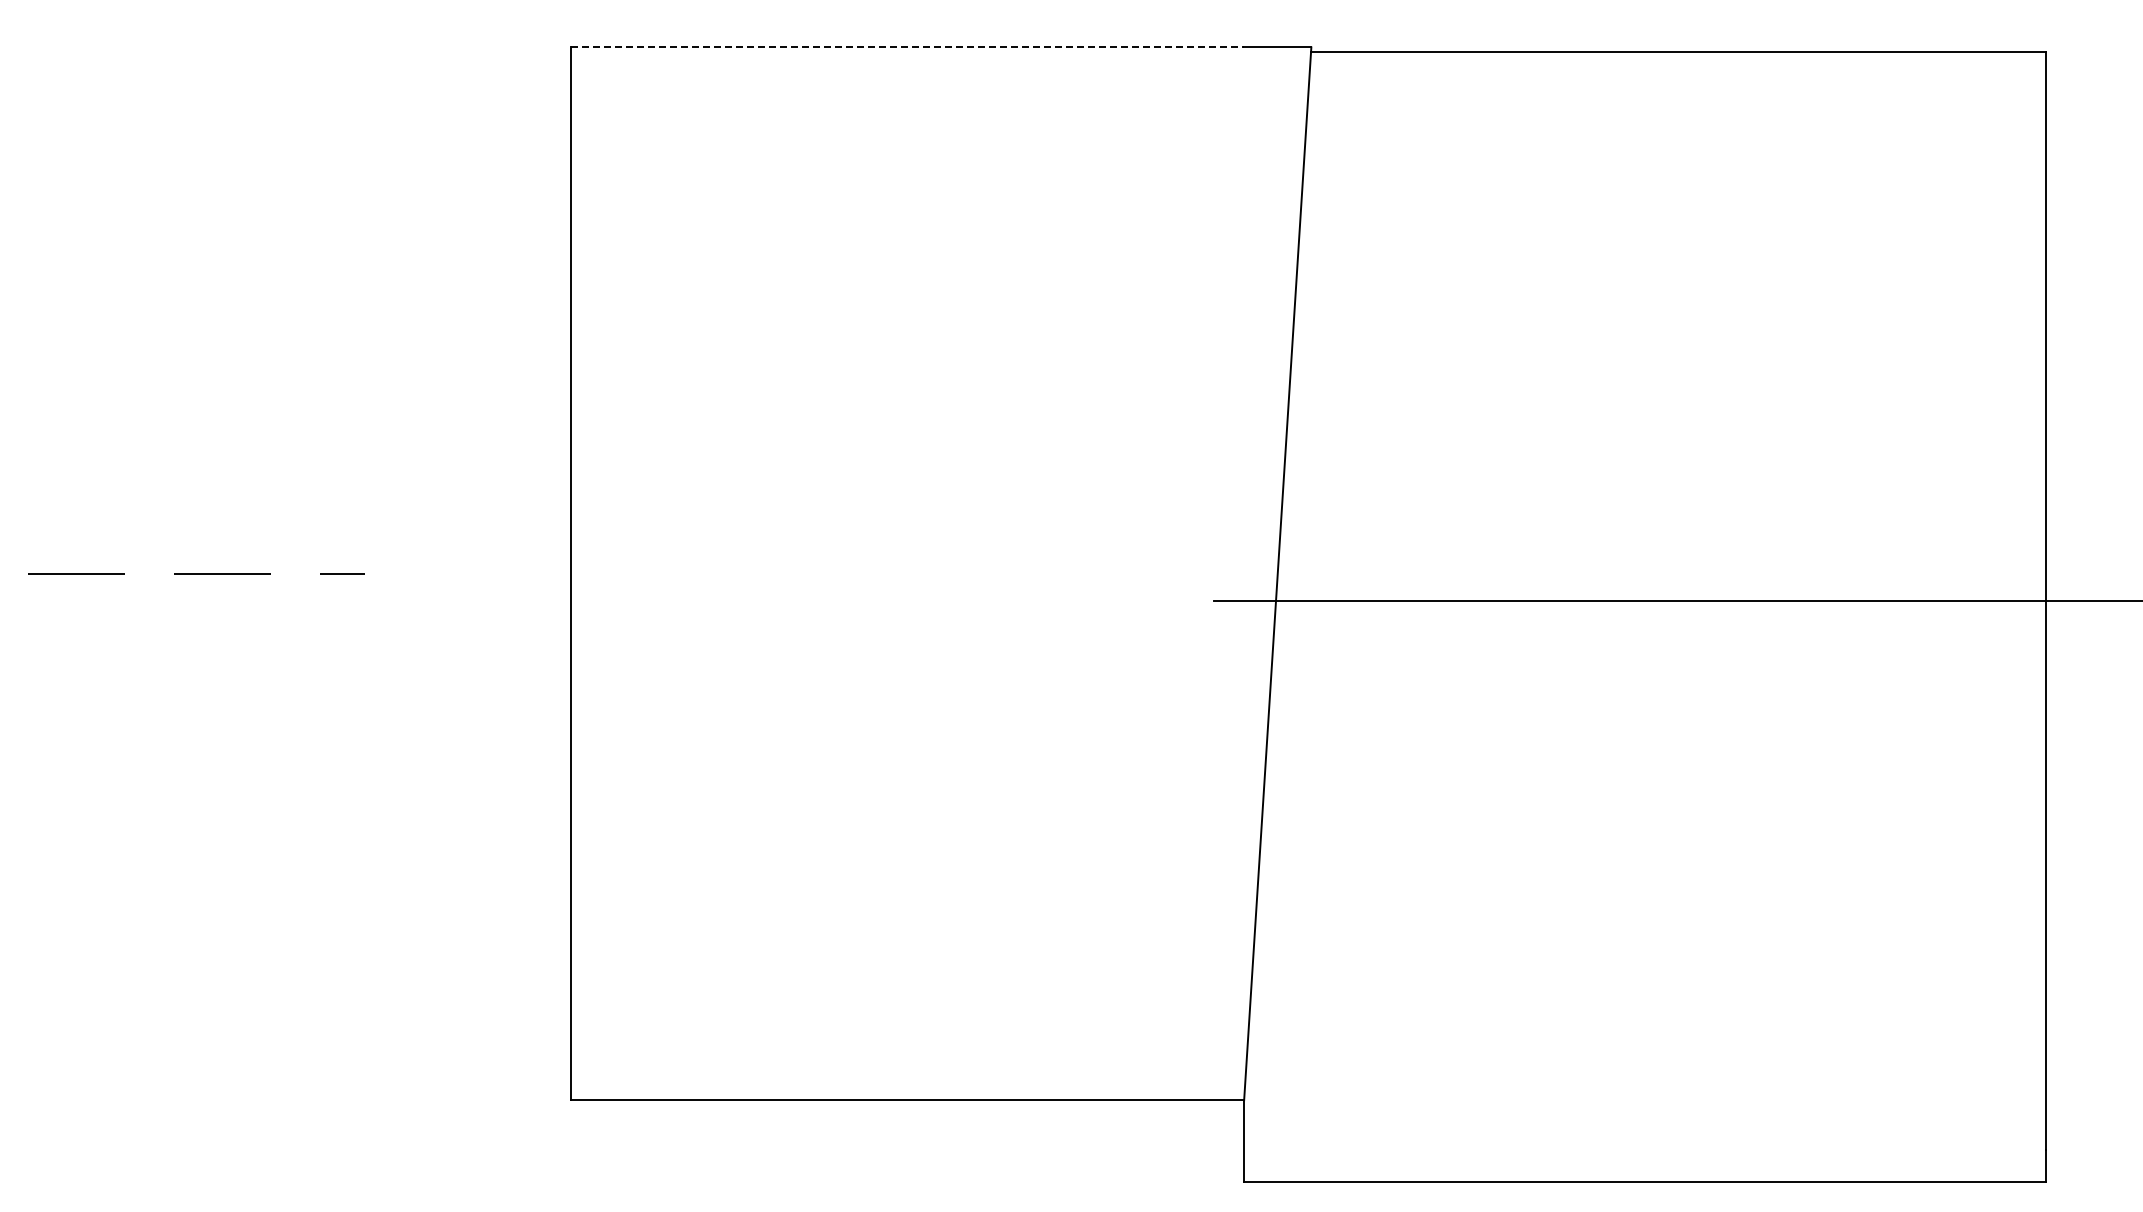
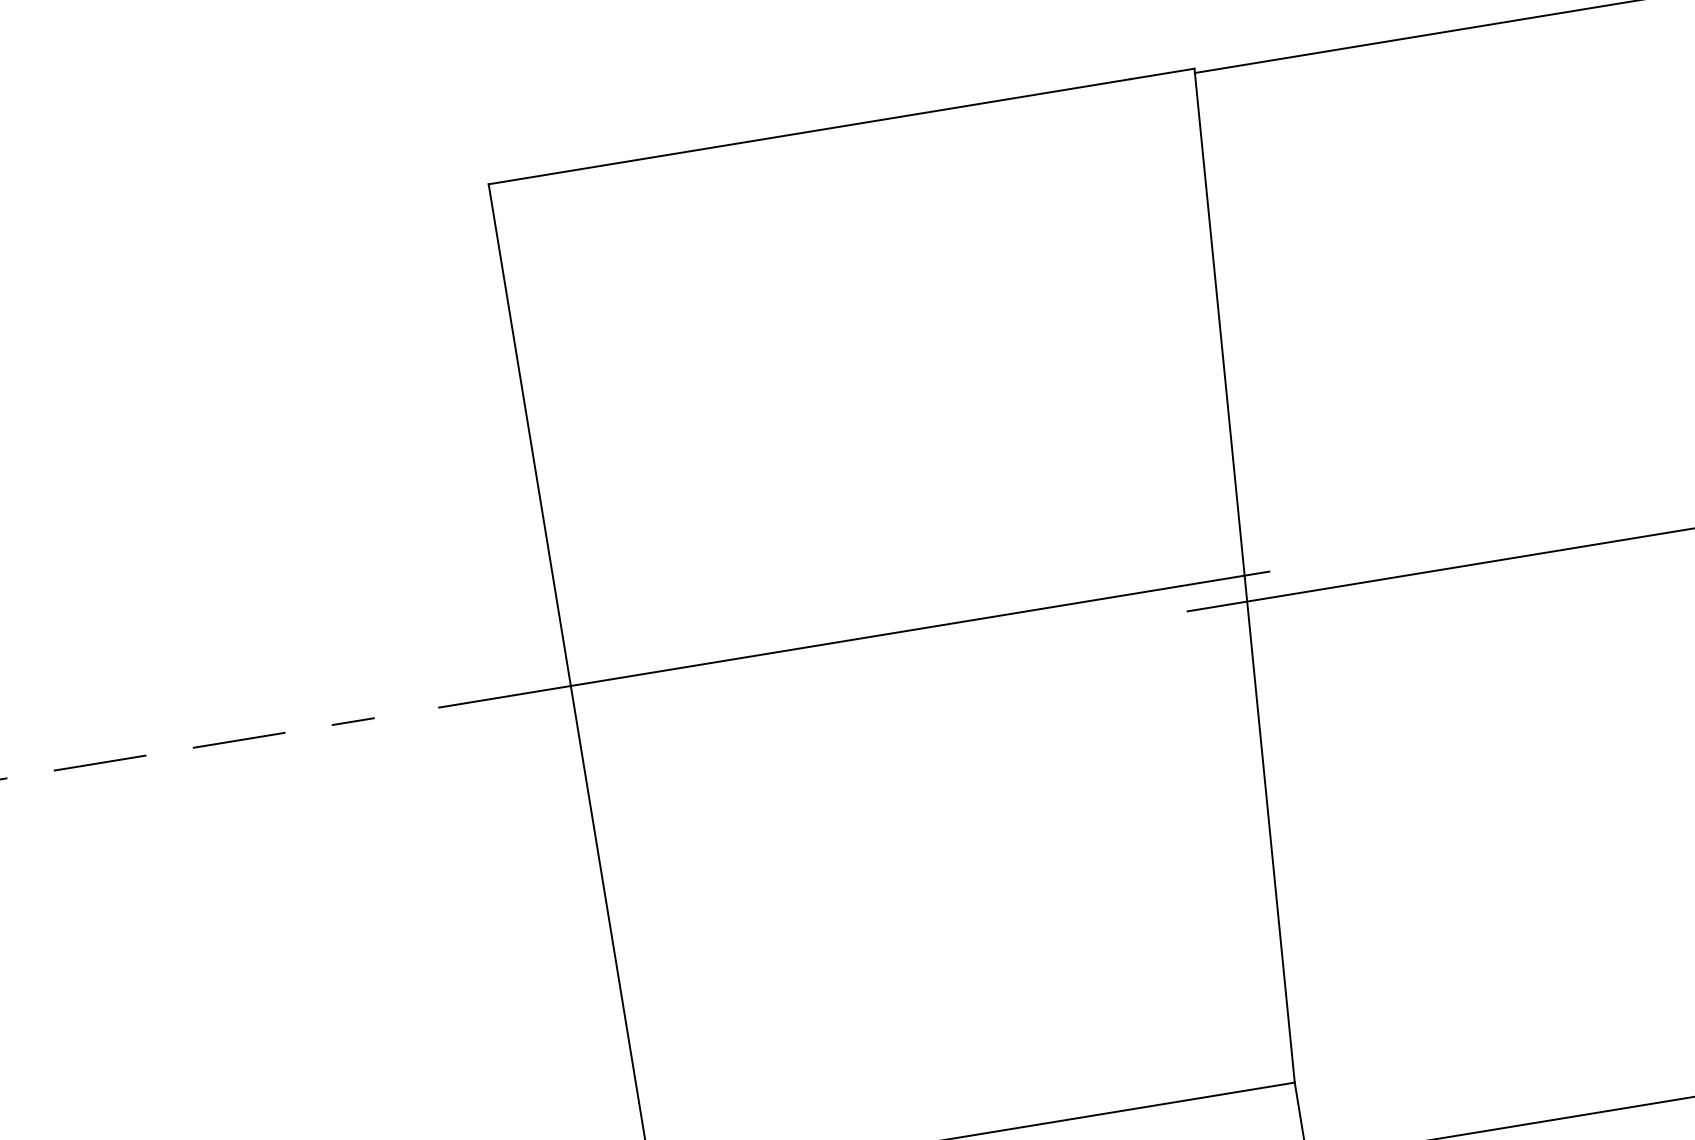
line: (907, 47) -> (809, 131), dashed -> solid
line: (867, 573) -> (853, 639), added

